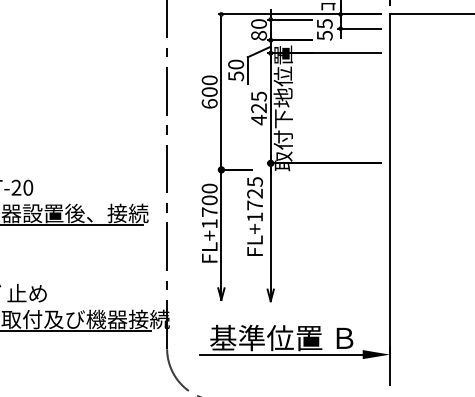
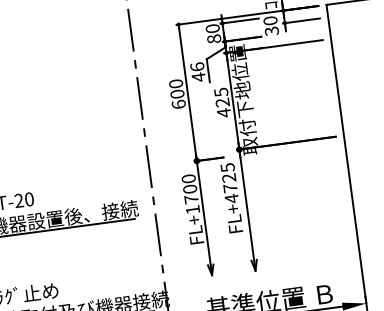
text: (324, 29) -> (270, 25), 55 -> 30
text: (236, 70) -> (198, 72), 50 -> 46
text: (254, 217) -> (231, 198), FL+1725 -> FL+4725

